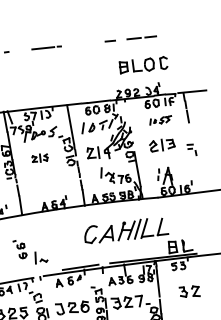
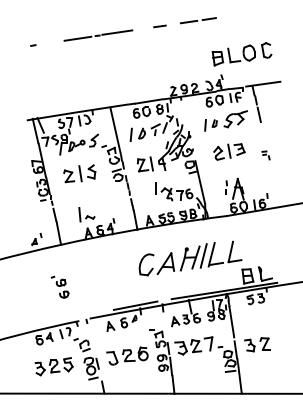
line: (75, 44) -> (117, 32), added
part: (143, 65) -> (241, 54), moved
part: (160, 119) -> (225, 120), size x1.67
part: (191, 149) -> (265, 155), size x0.62
part: (39, 157) -> (79, 173), size x1.67
part: (41, 258) -> (86, 214), moved
part: (189, 291) -> (257, 344), moved

